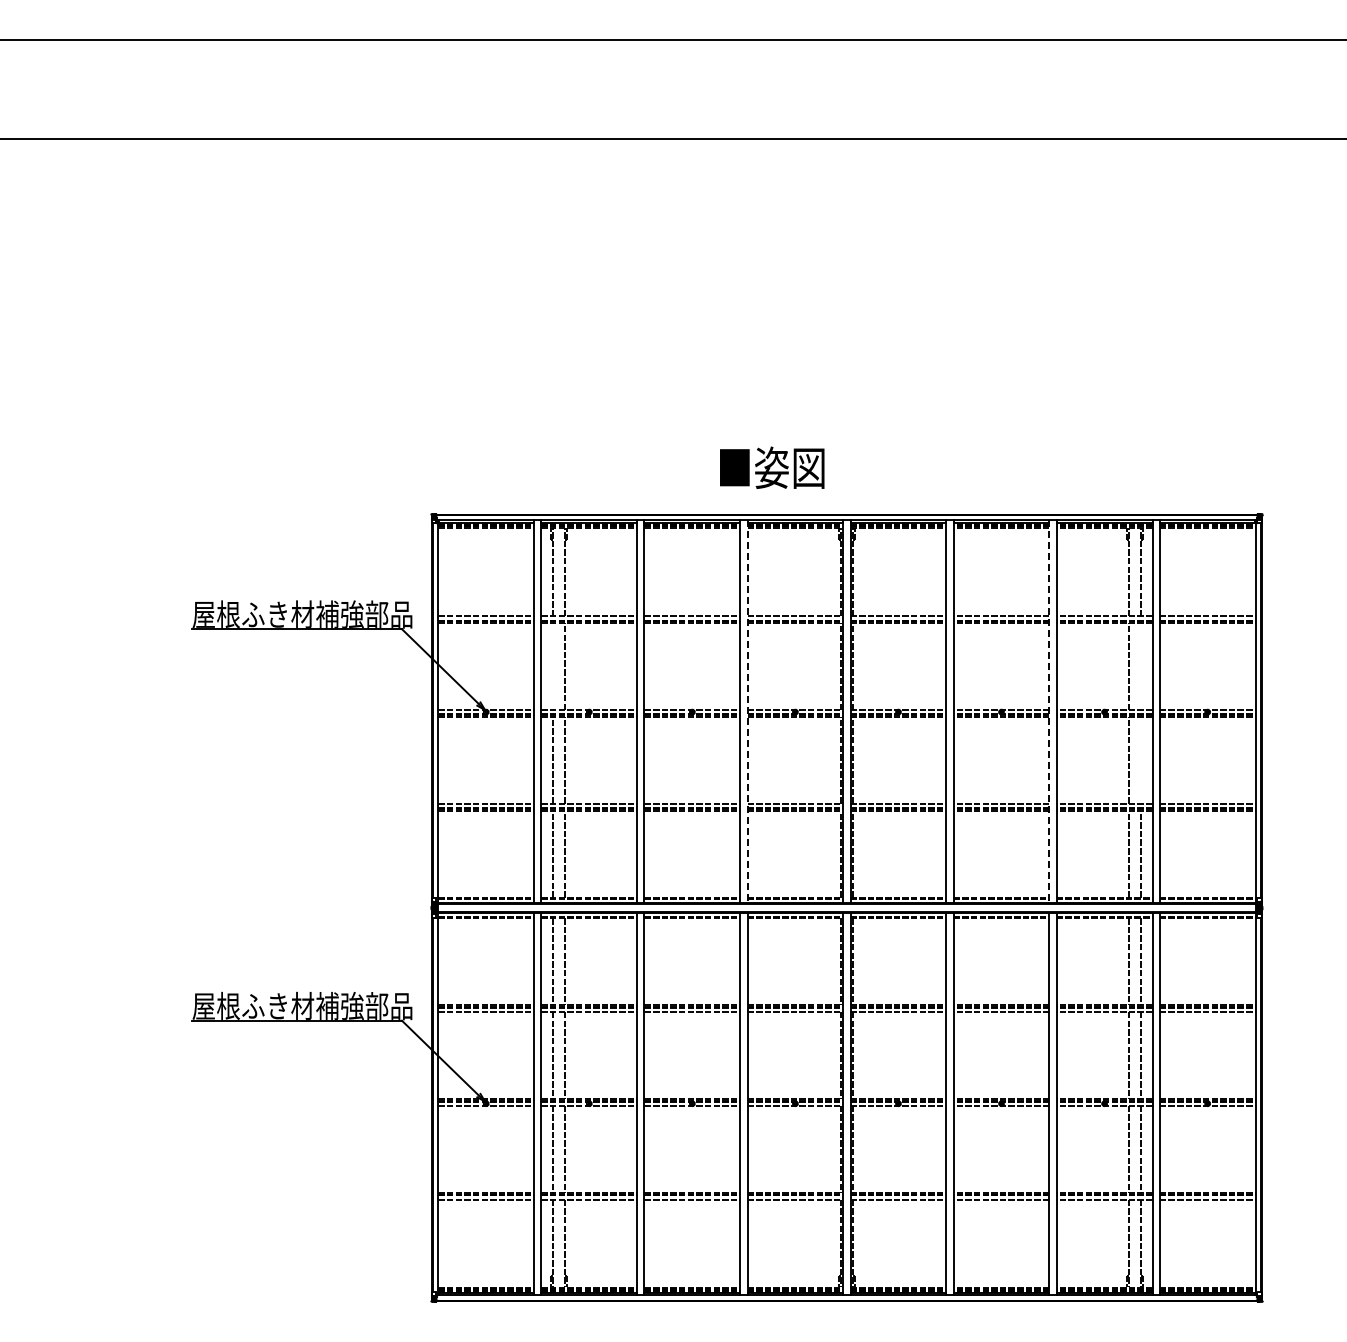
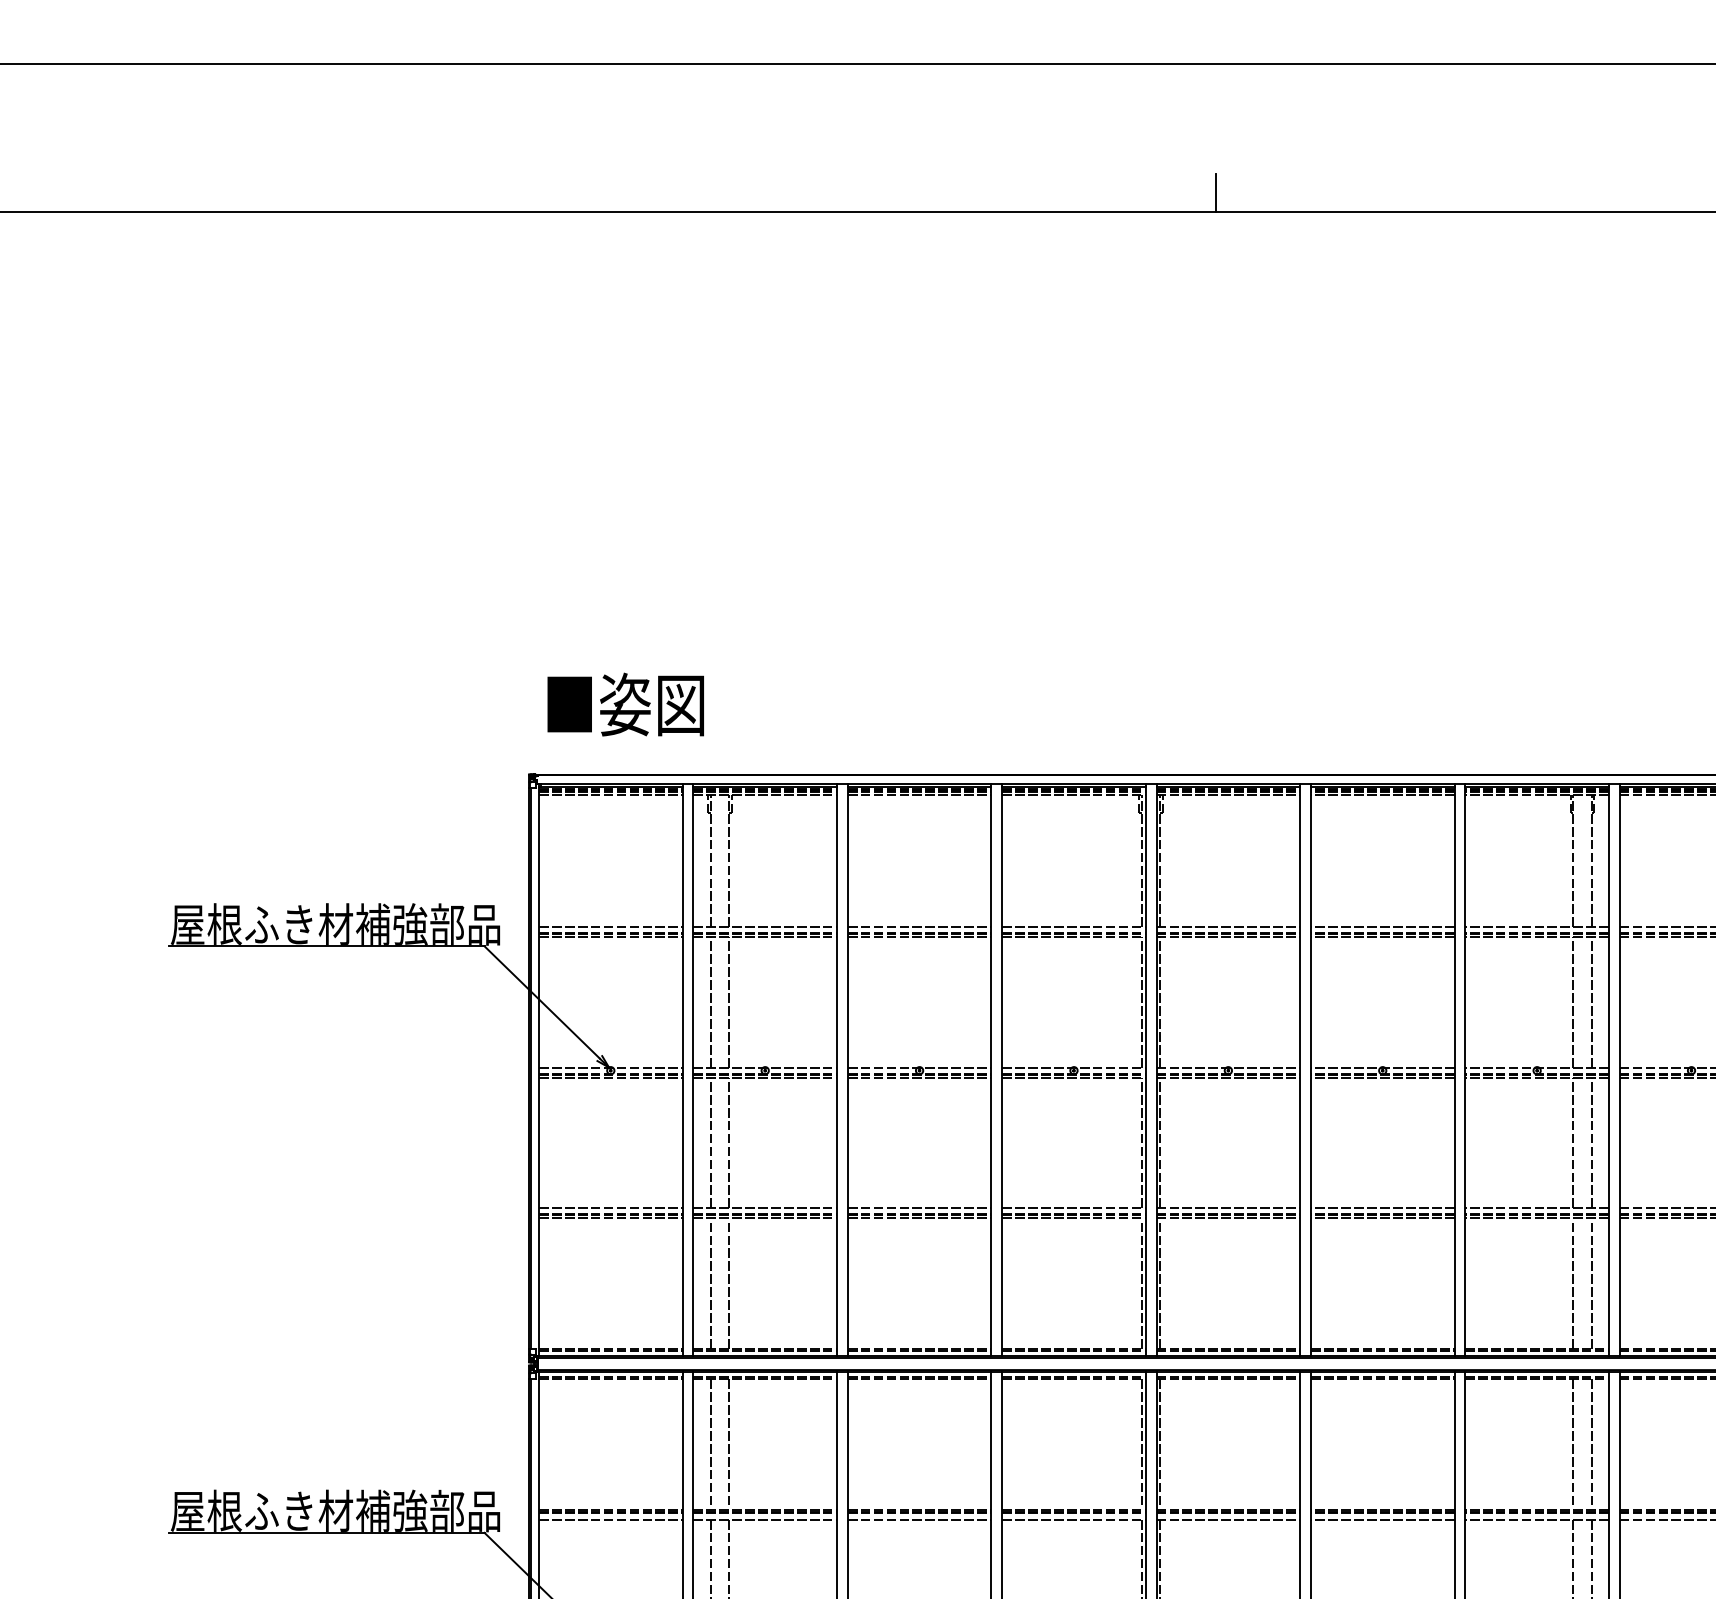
line: (890, 125) -> (1216, 191), added
text: (772, 467) -> (626, 704), moved
line: (552, 666) -> (710, 1002), added
line: (1140, 666) -> (1590, 1002), added
line: (747, 712) -> (1002, 1071), dashed -> solid
line: (1049, 712) -> (1454, 1071), dashed -> solid
line: (1140, 760) -> (1590, 1143), added

